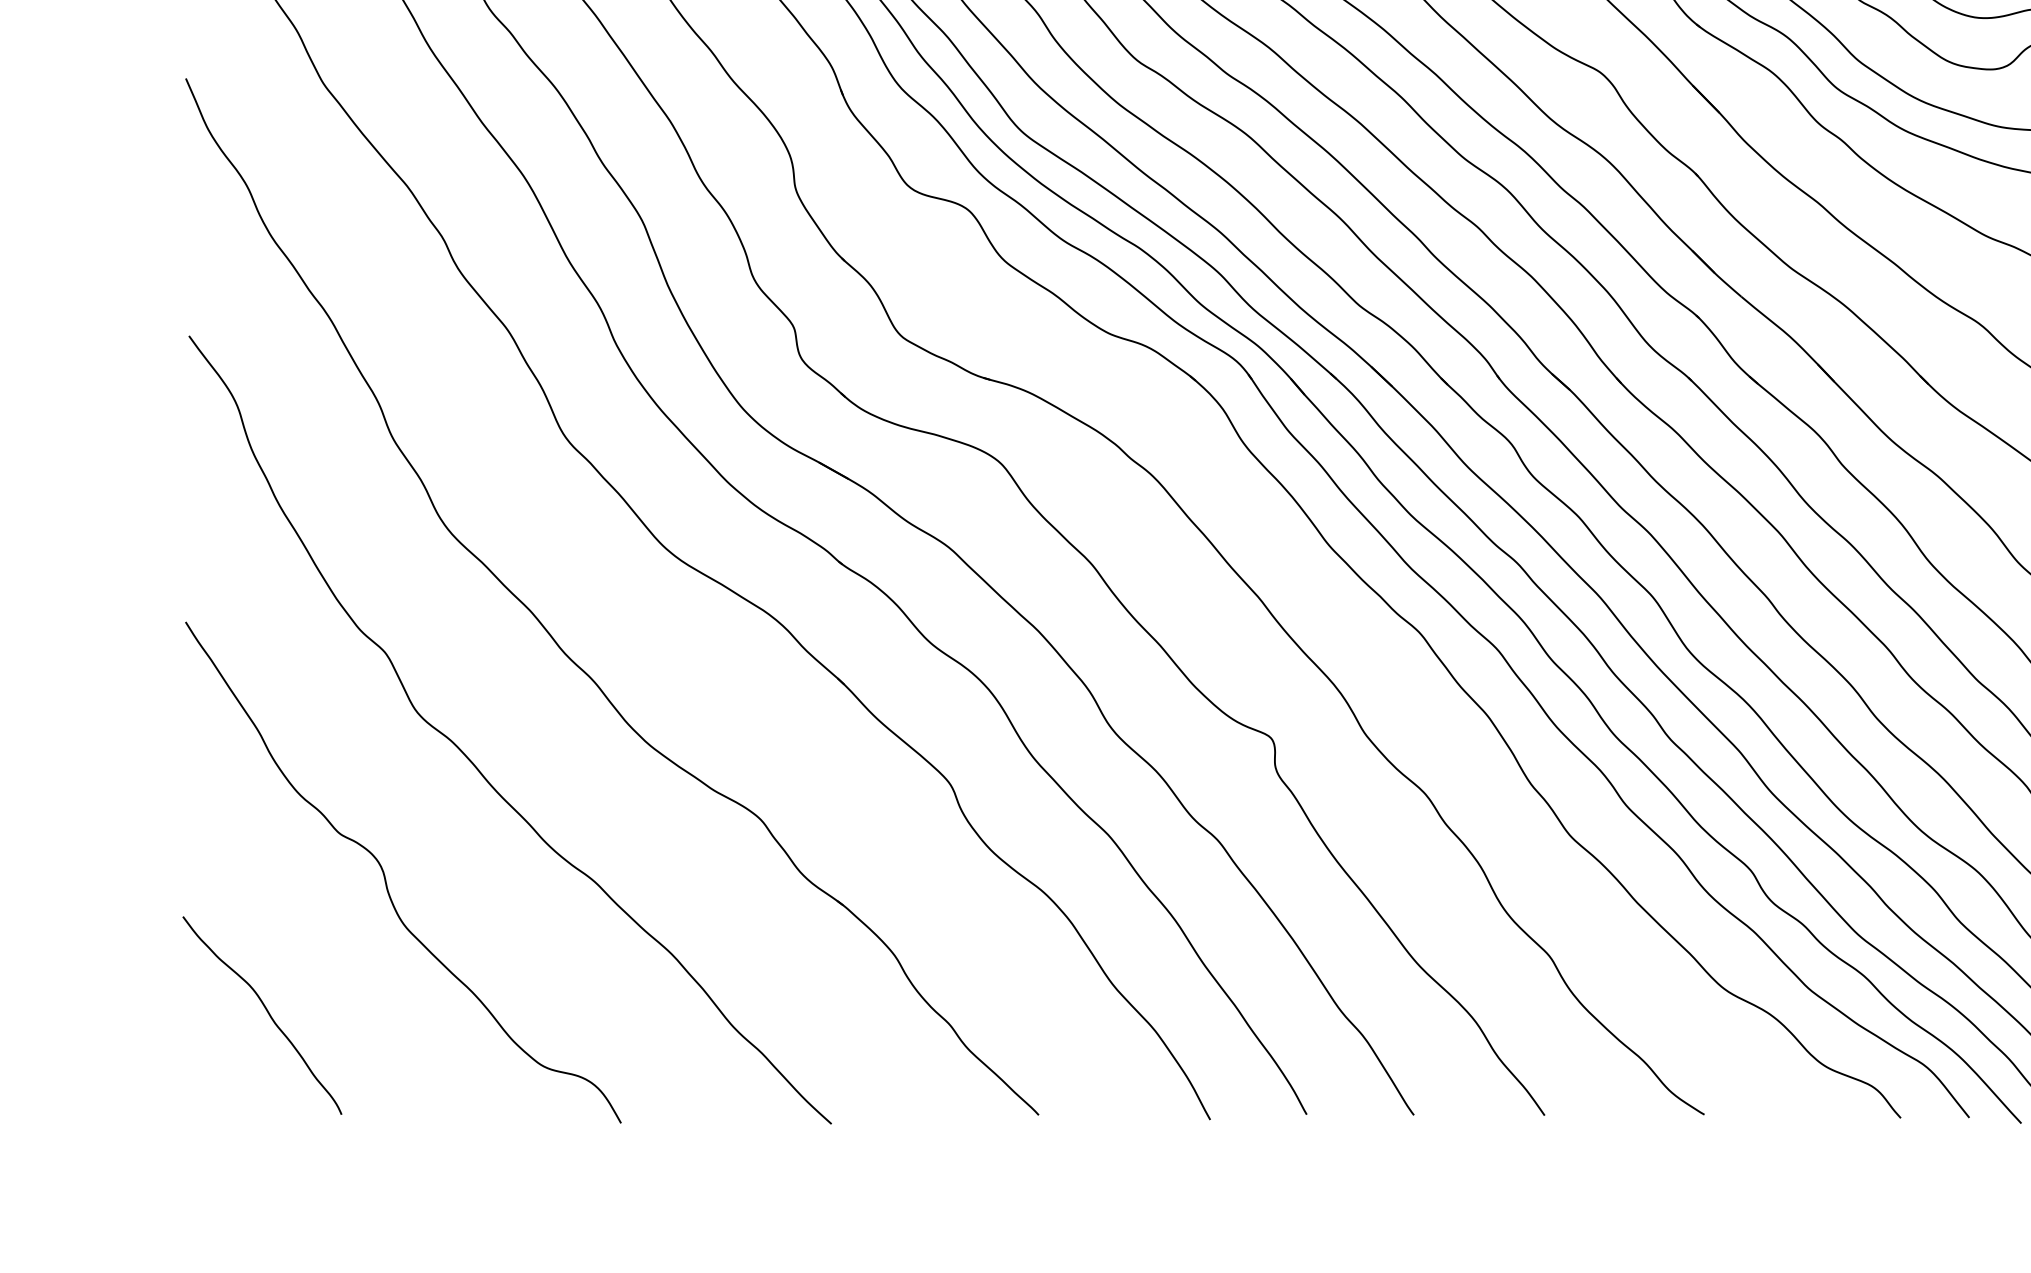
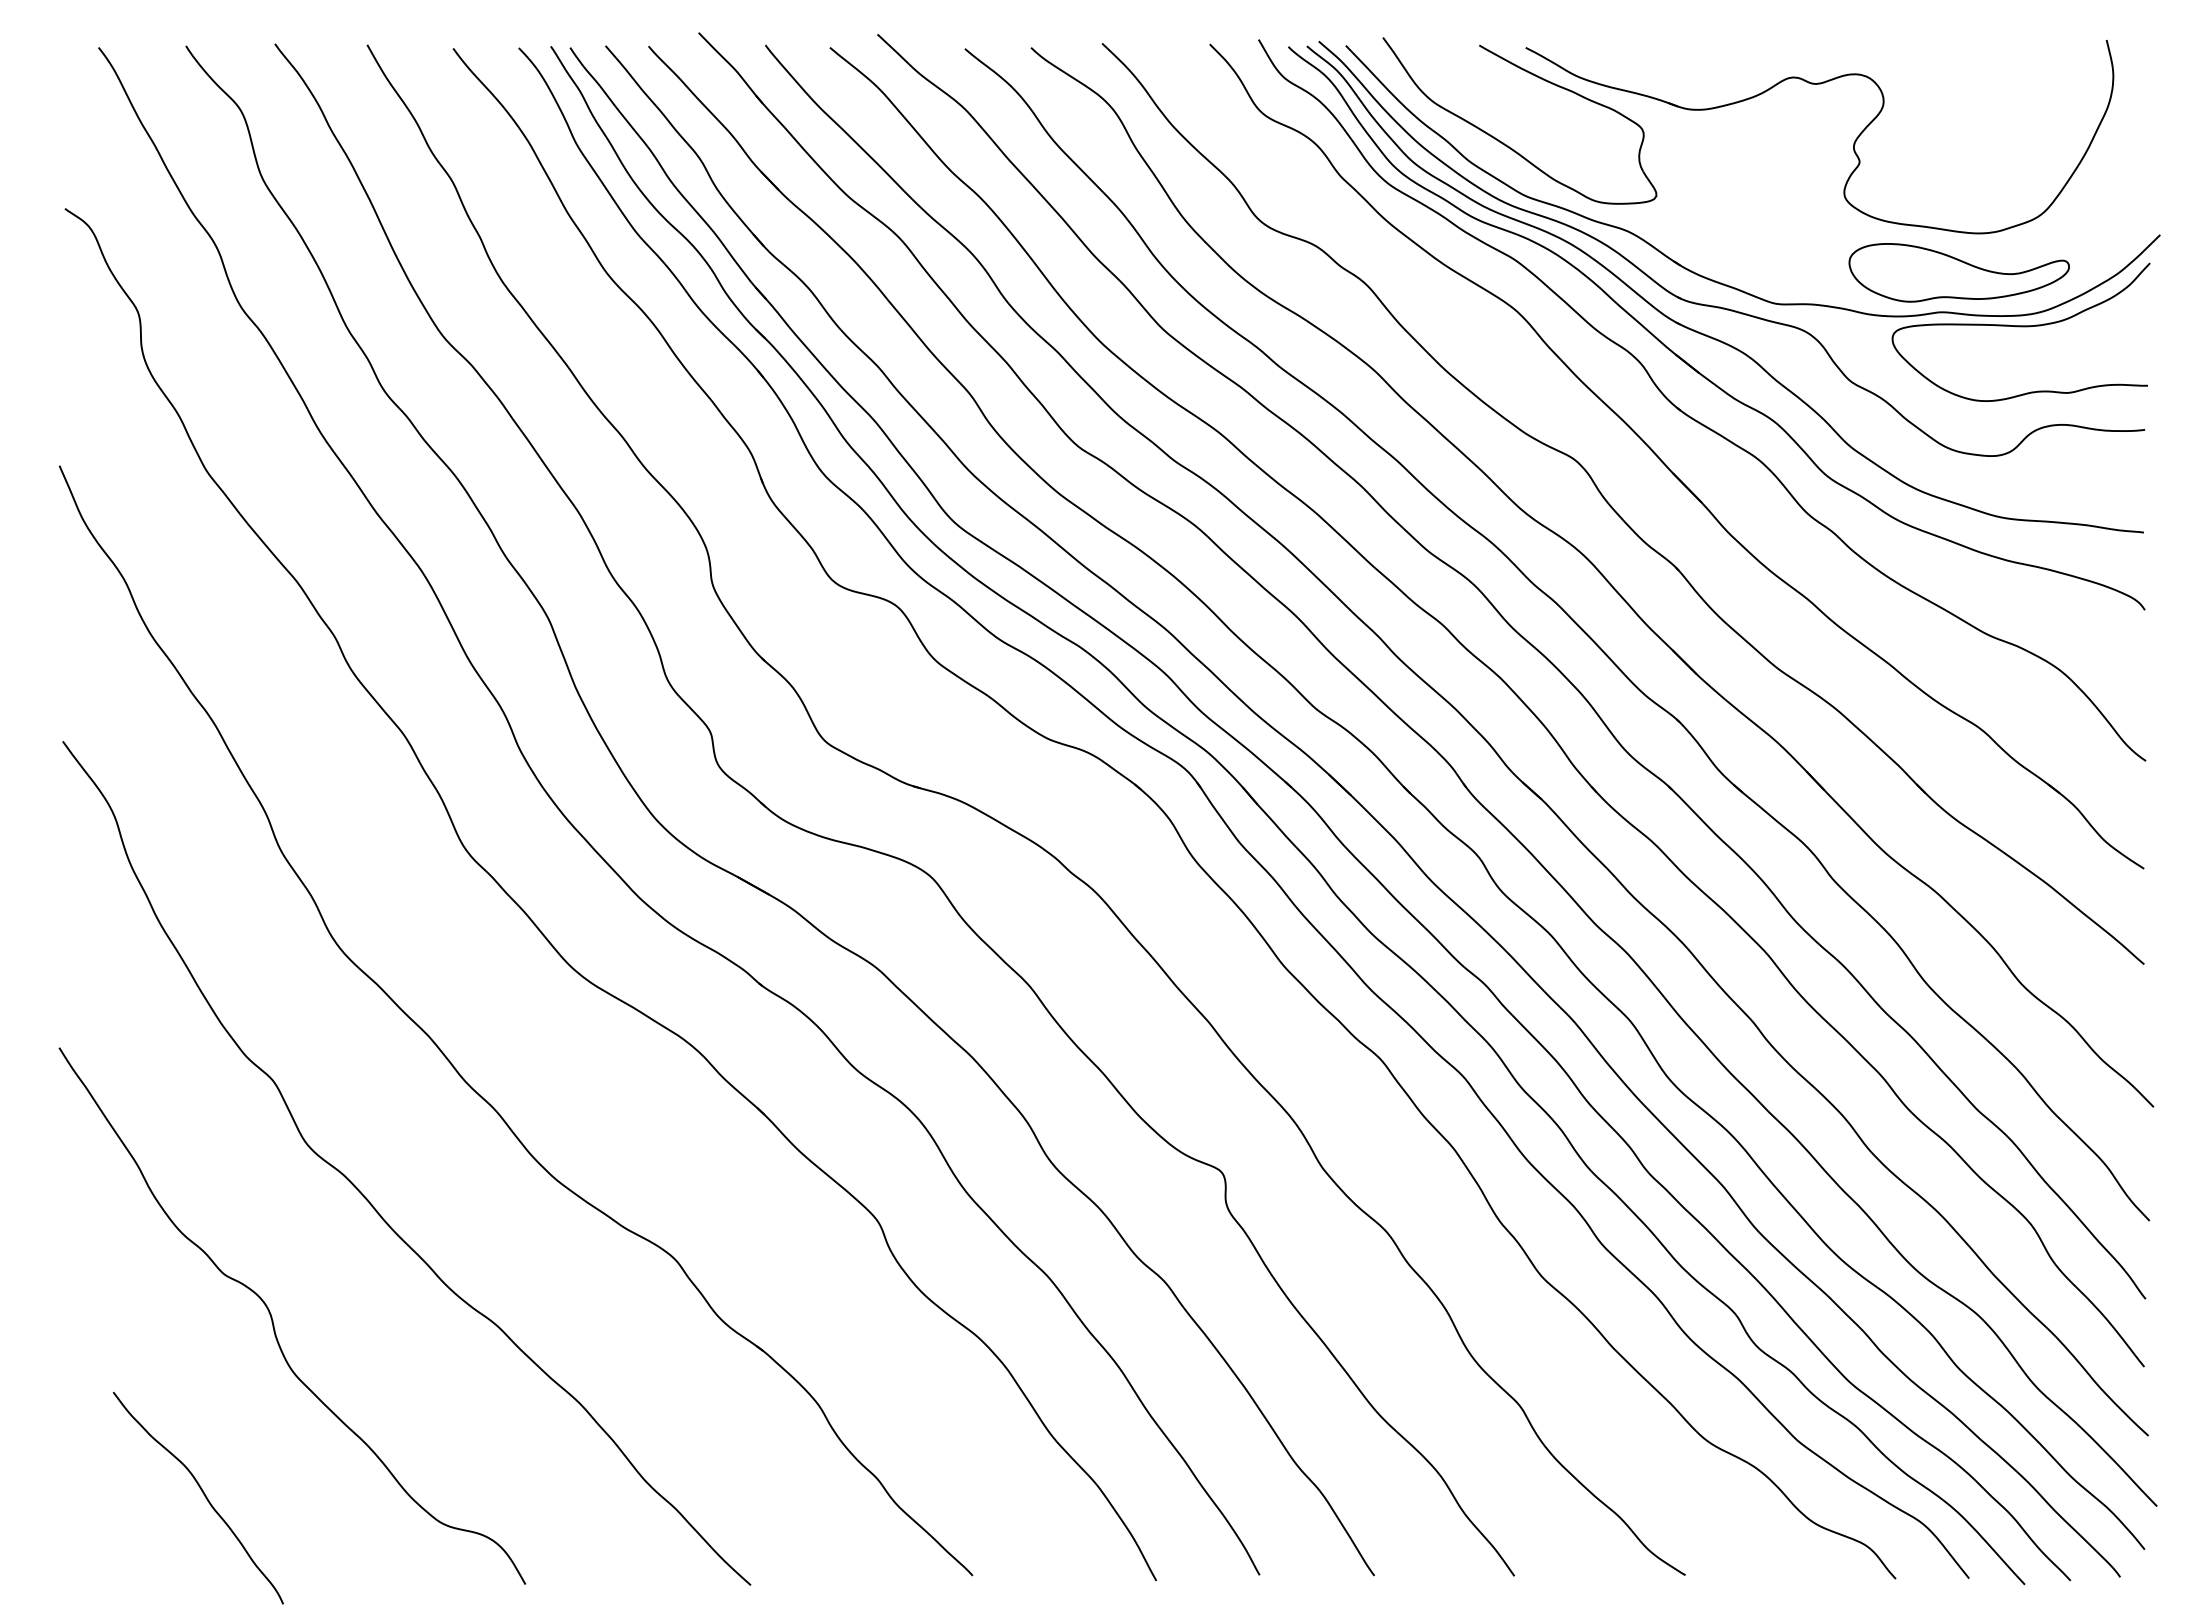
curve: (266, 1011) -> (202, 1493), moved

